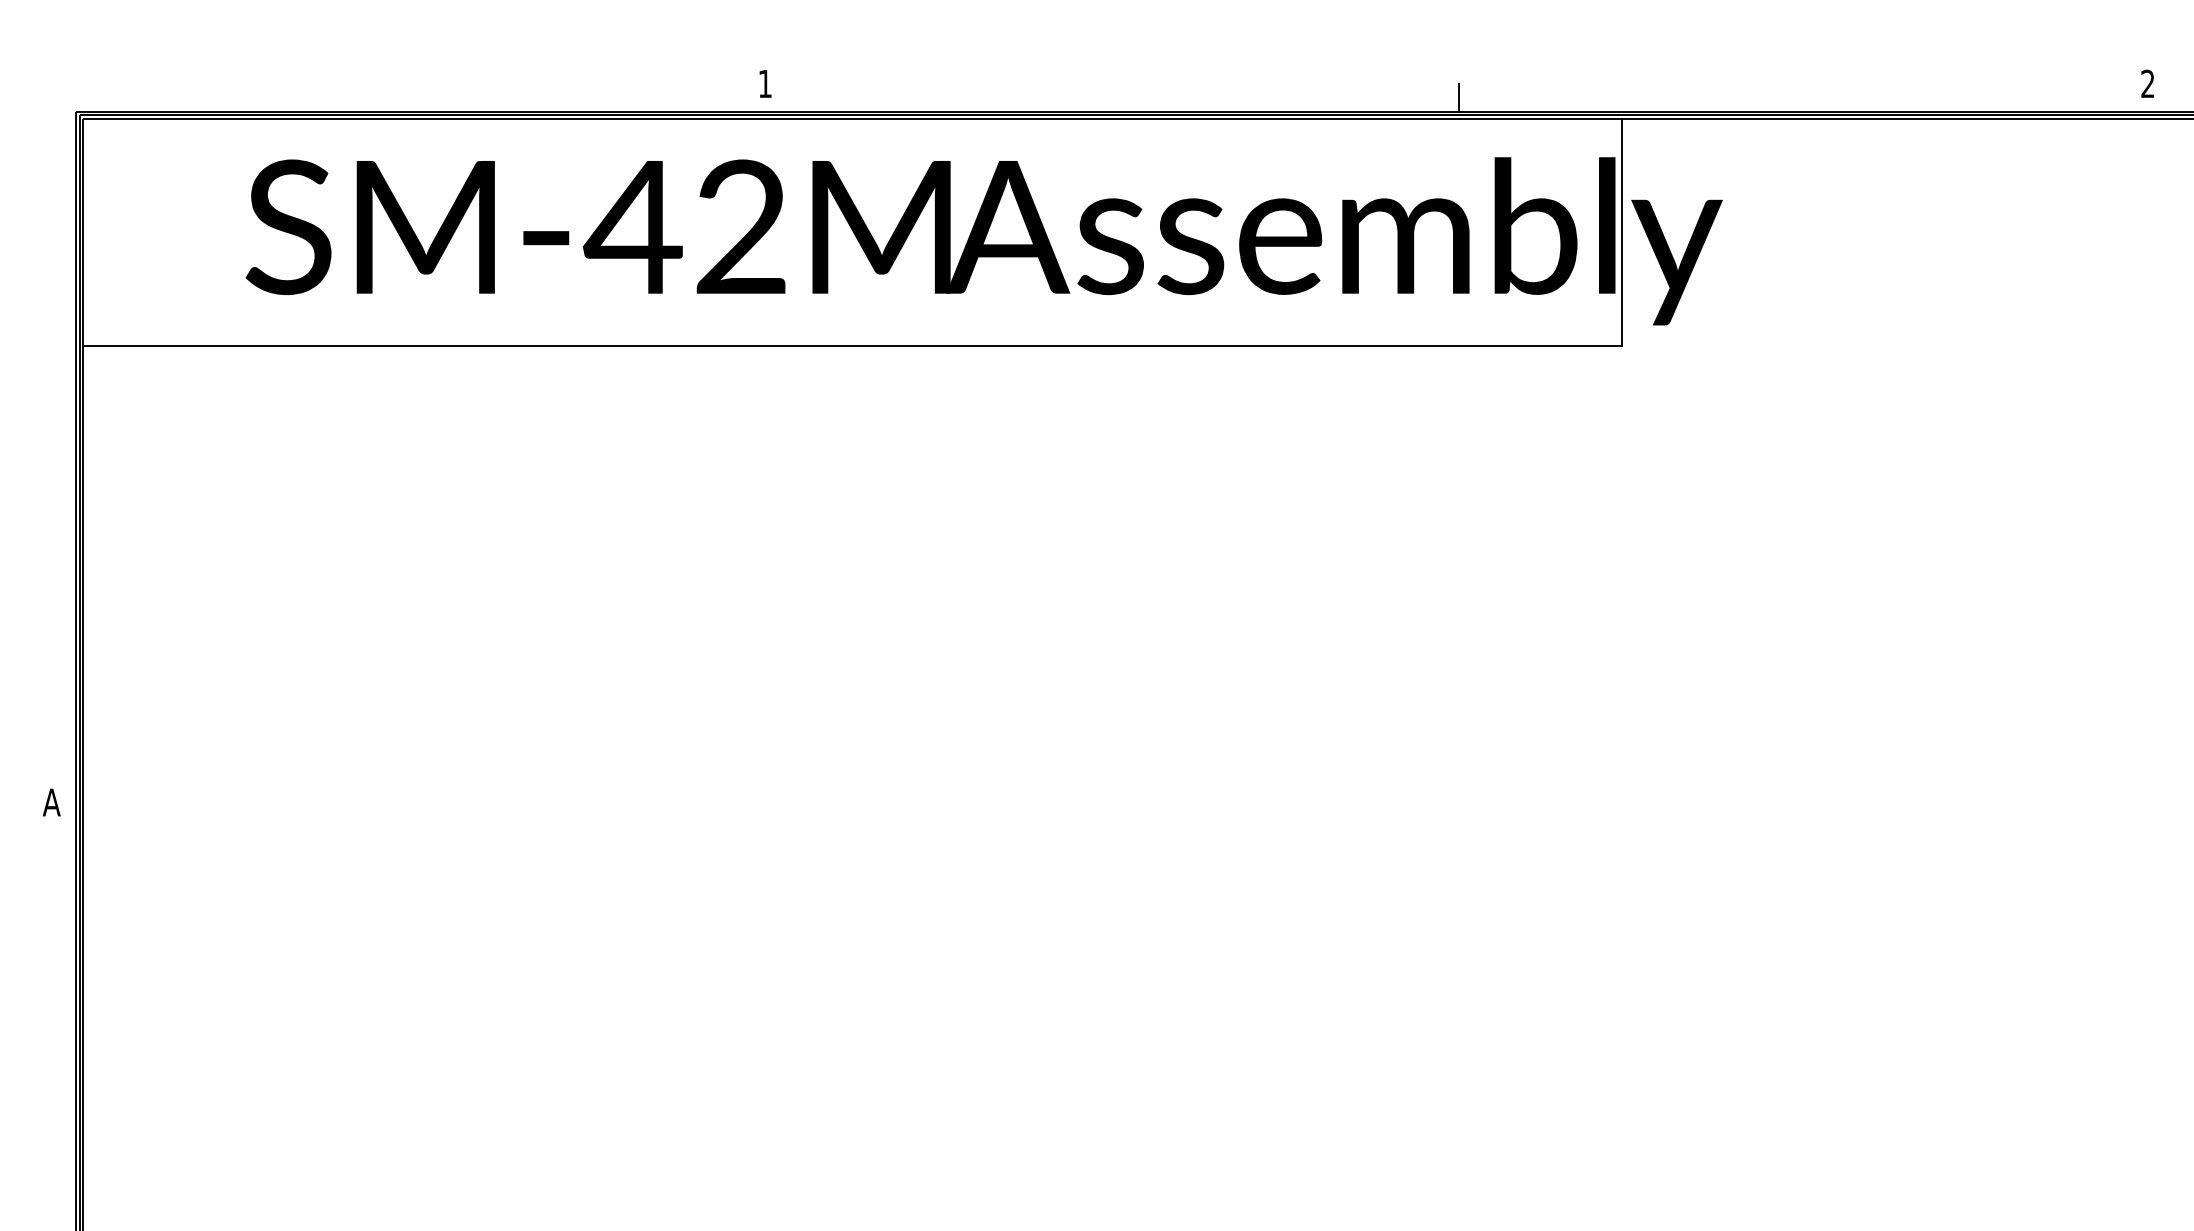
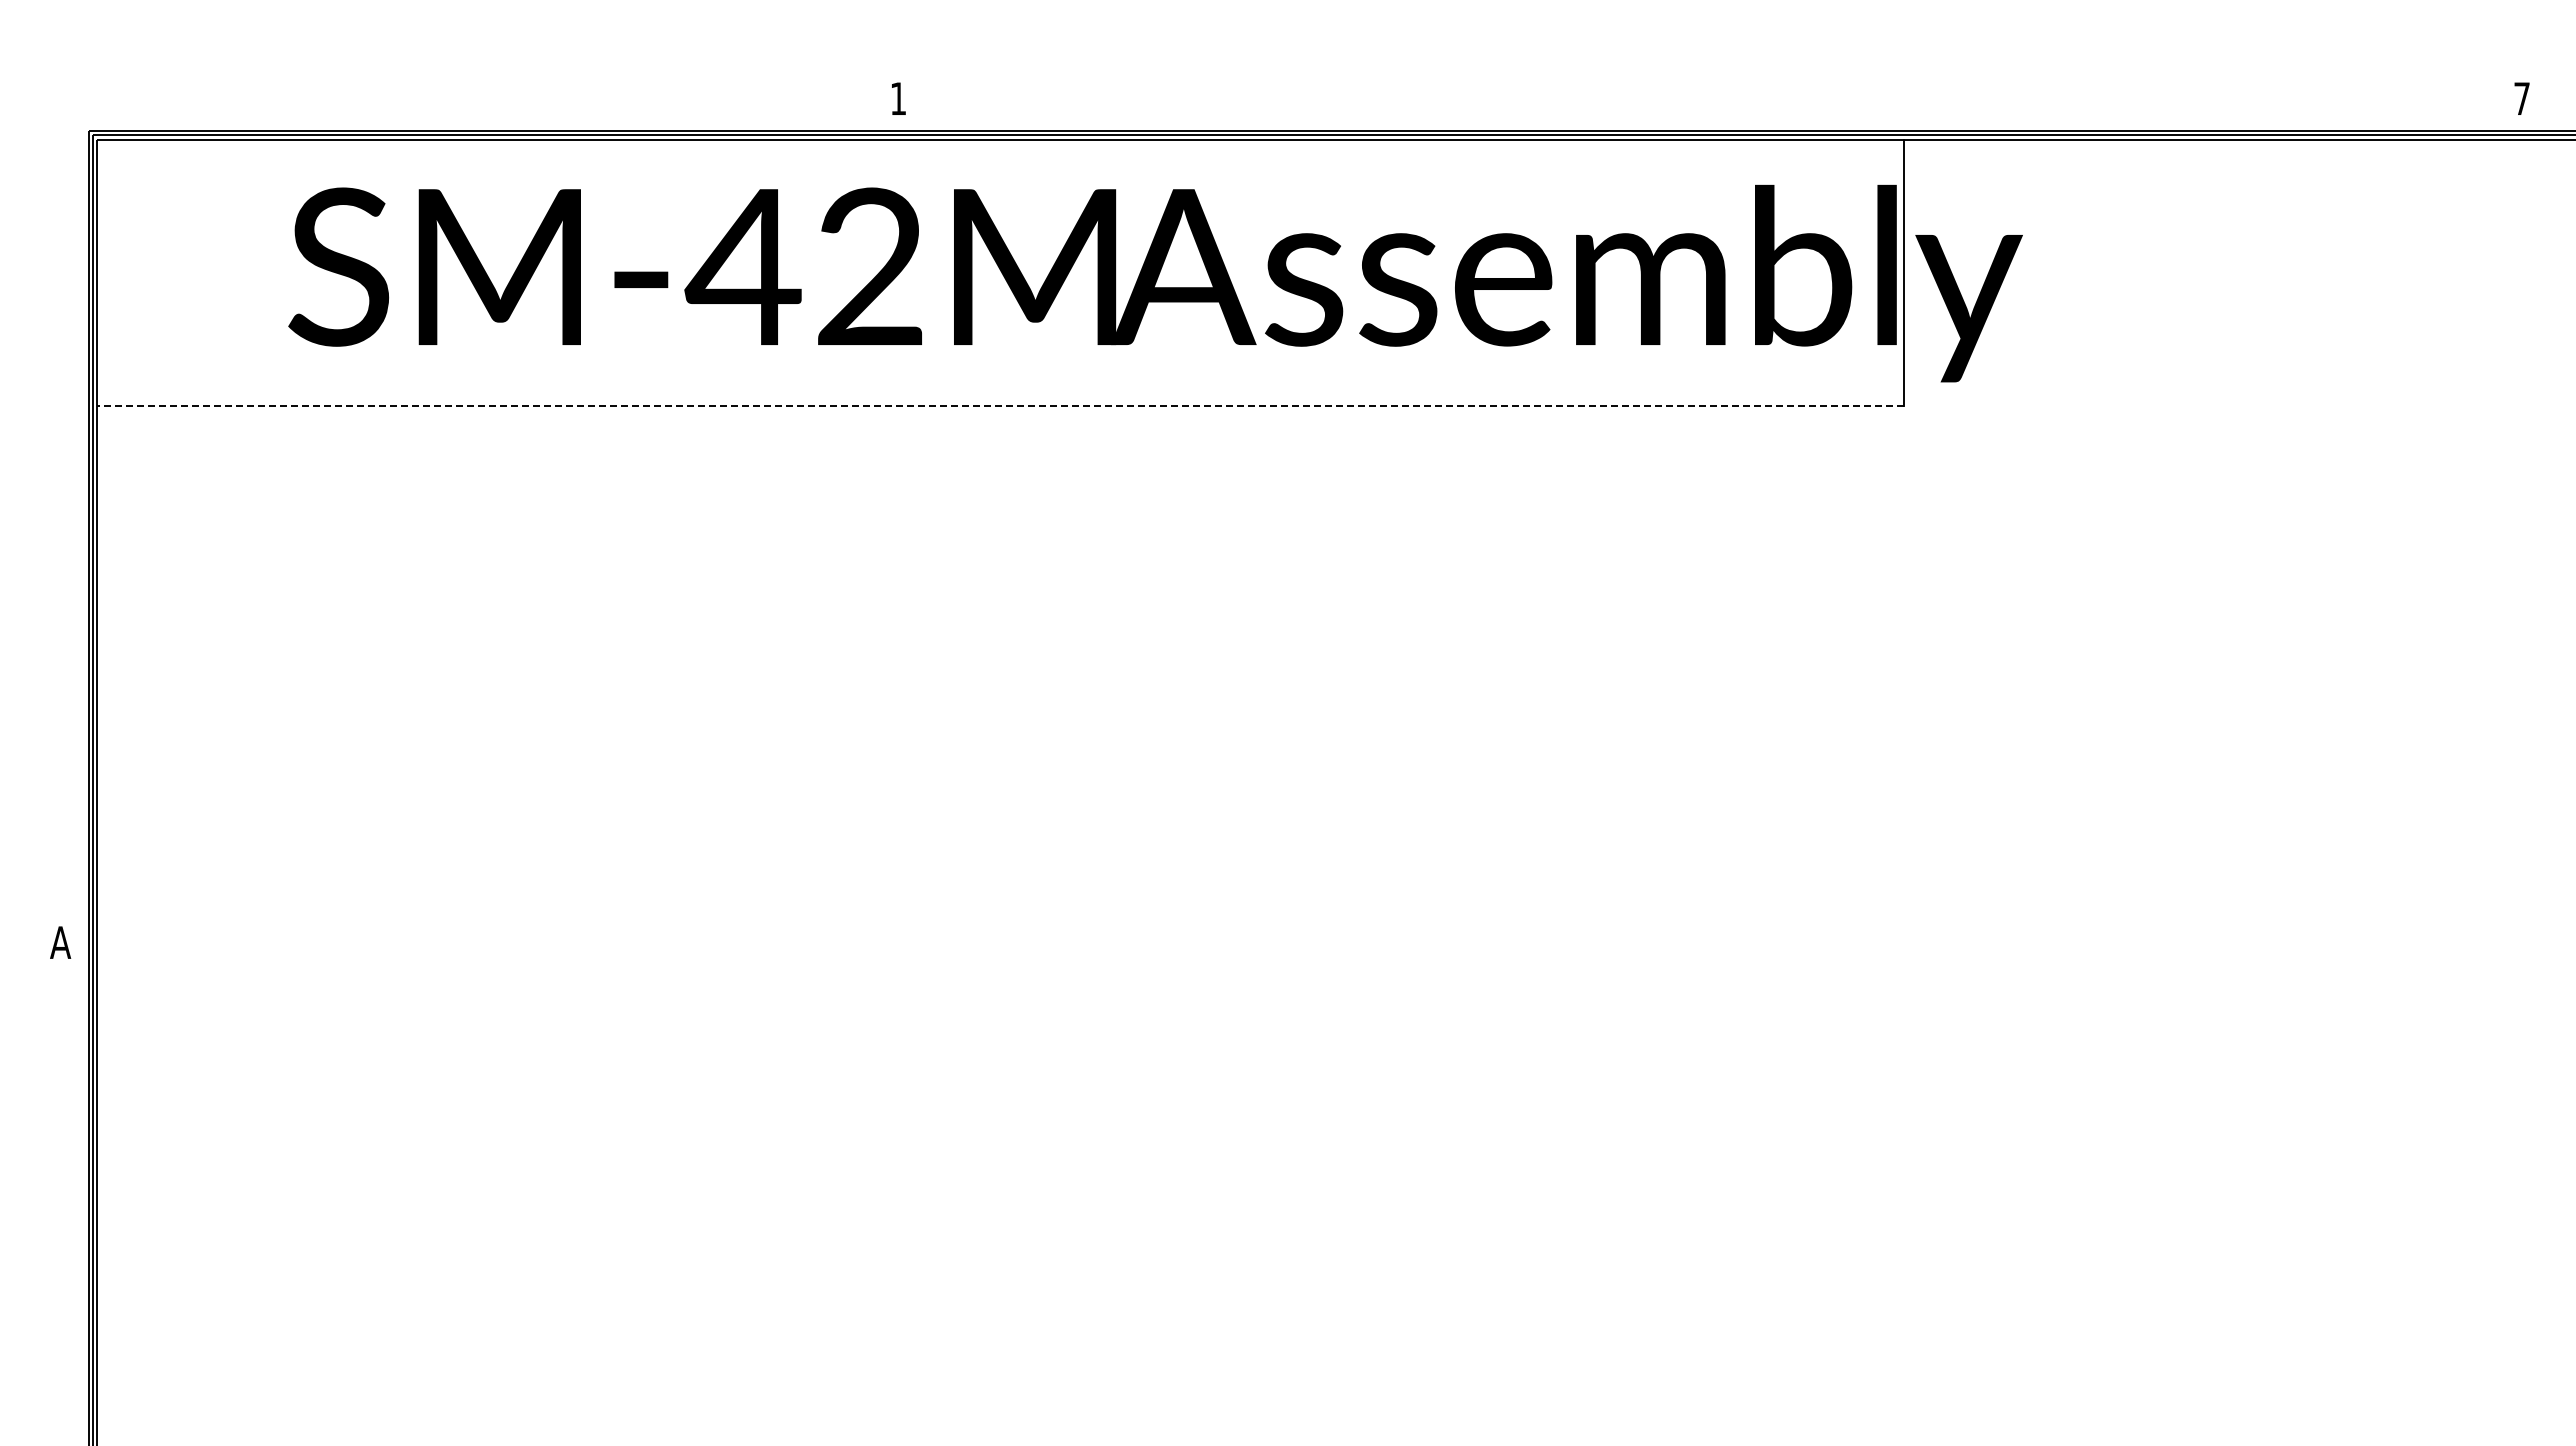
text: (2147, 83) -> (2521, 98), 2 -> 7
line: (1458, 97) -> (1712, 114), removed
line: (852, 345) -> (1000, 406), solid -> dashed

